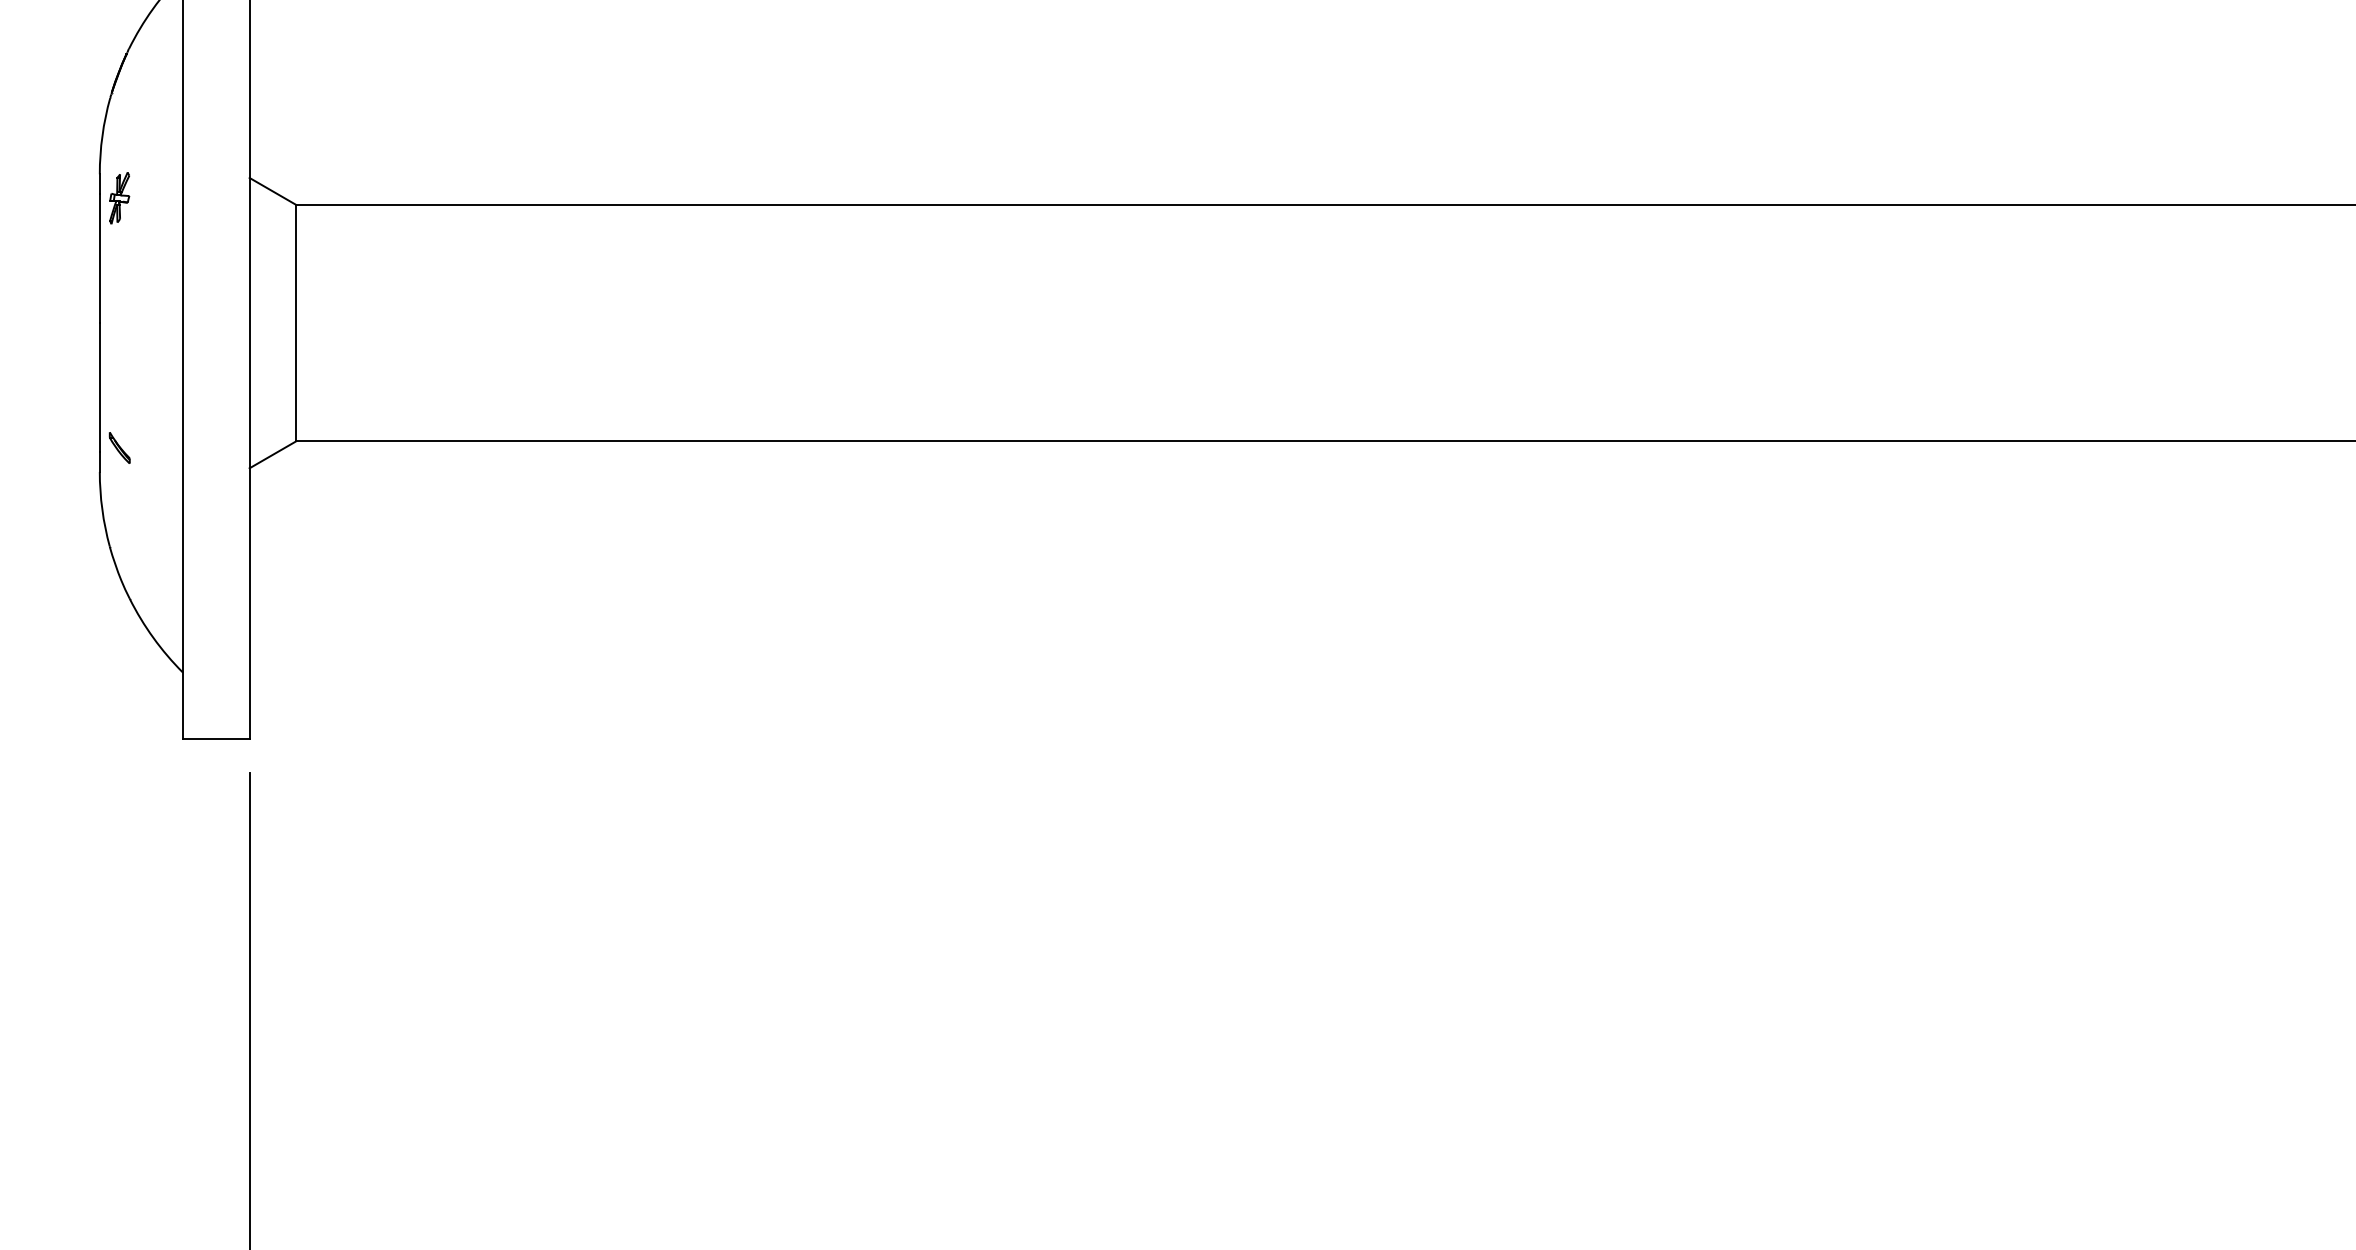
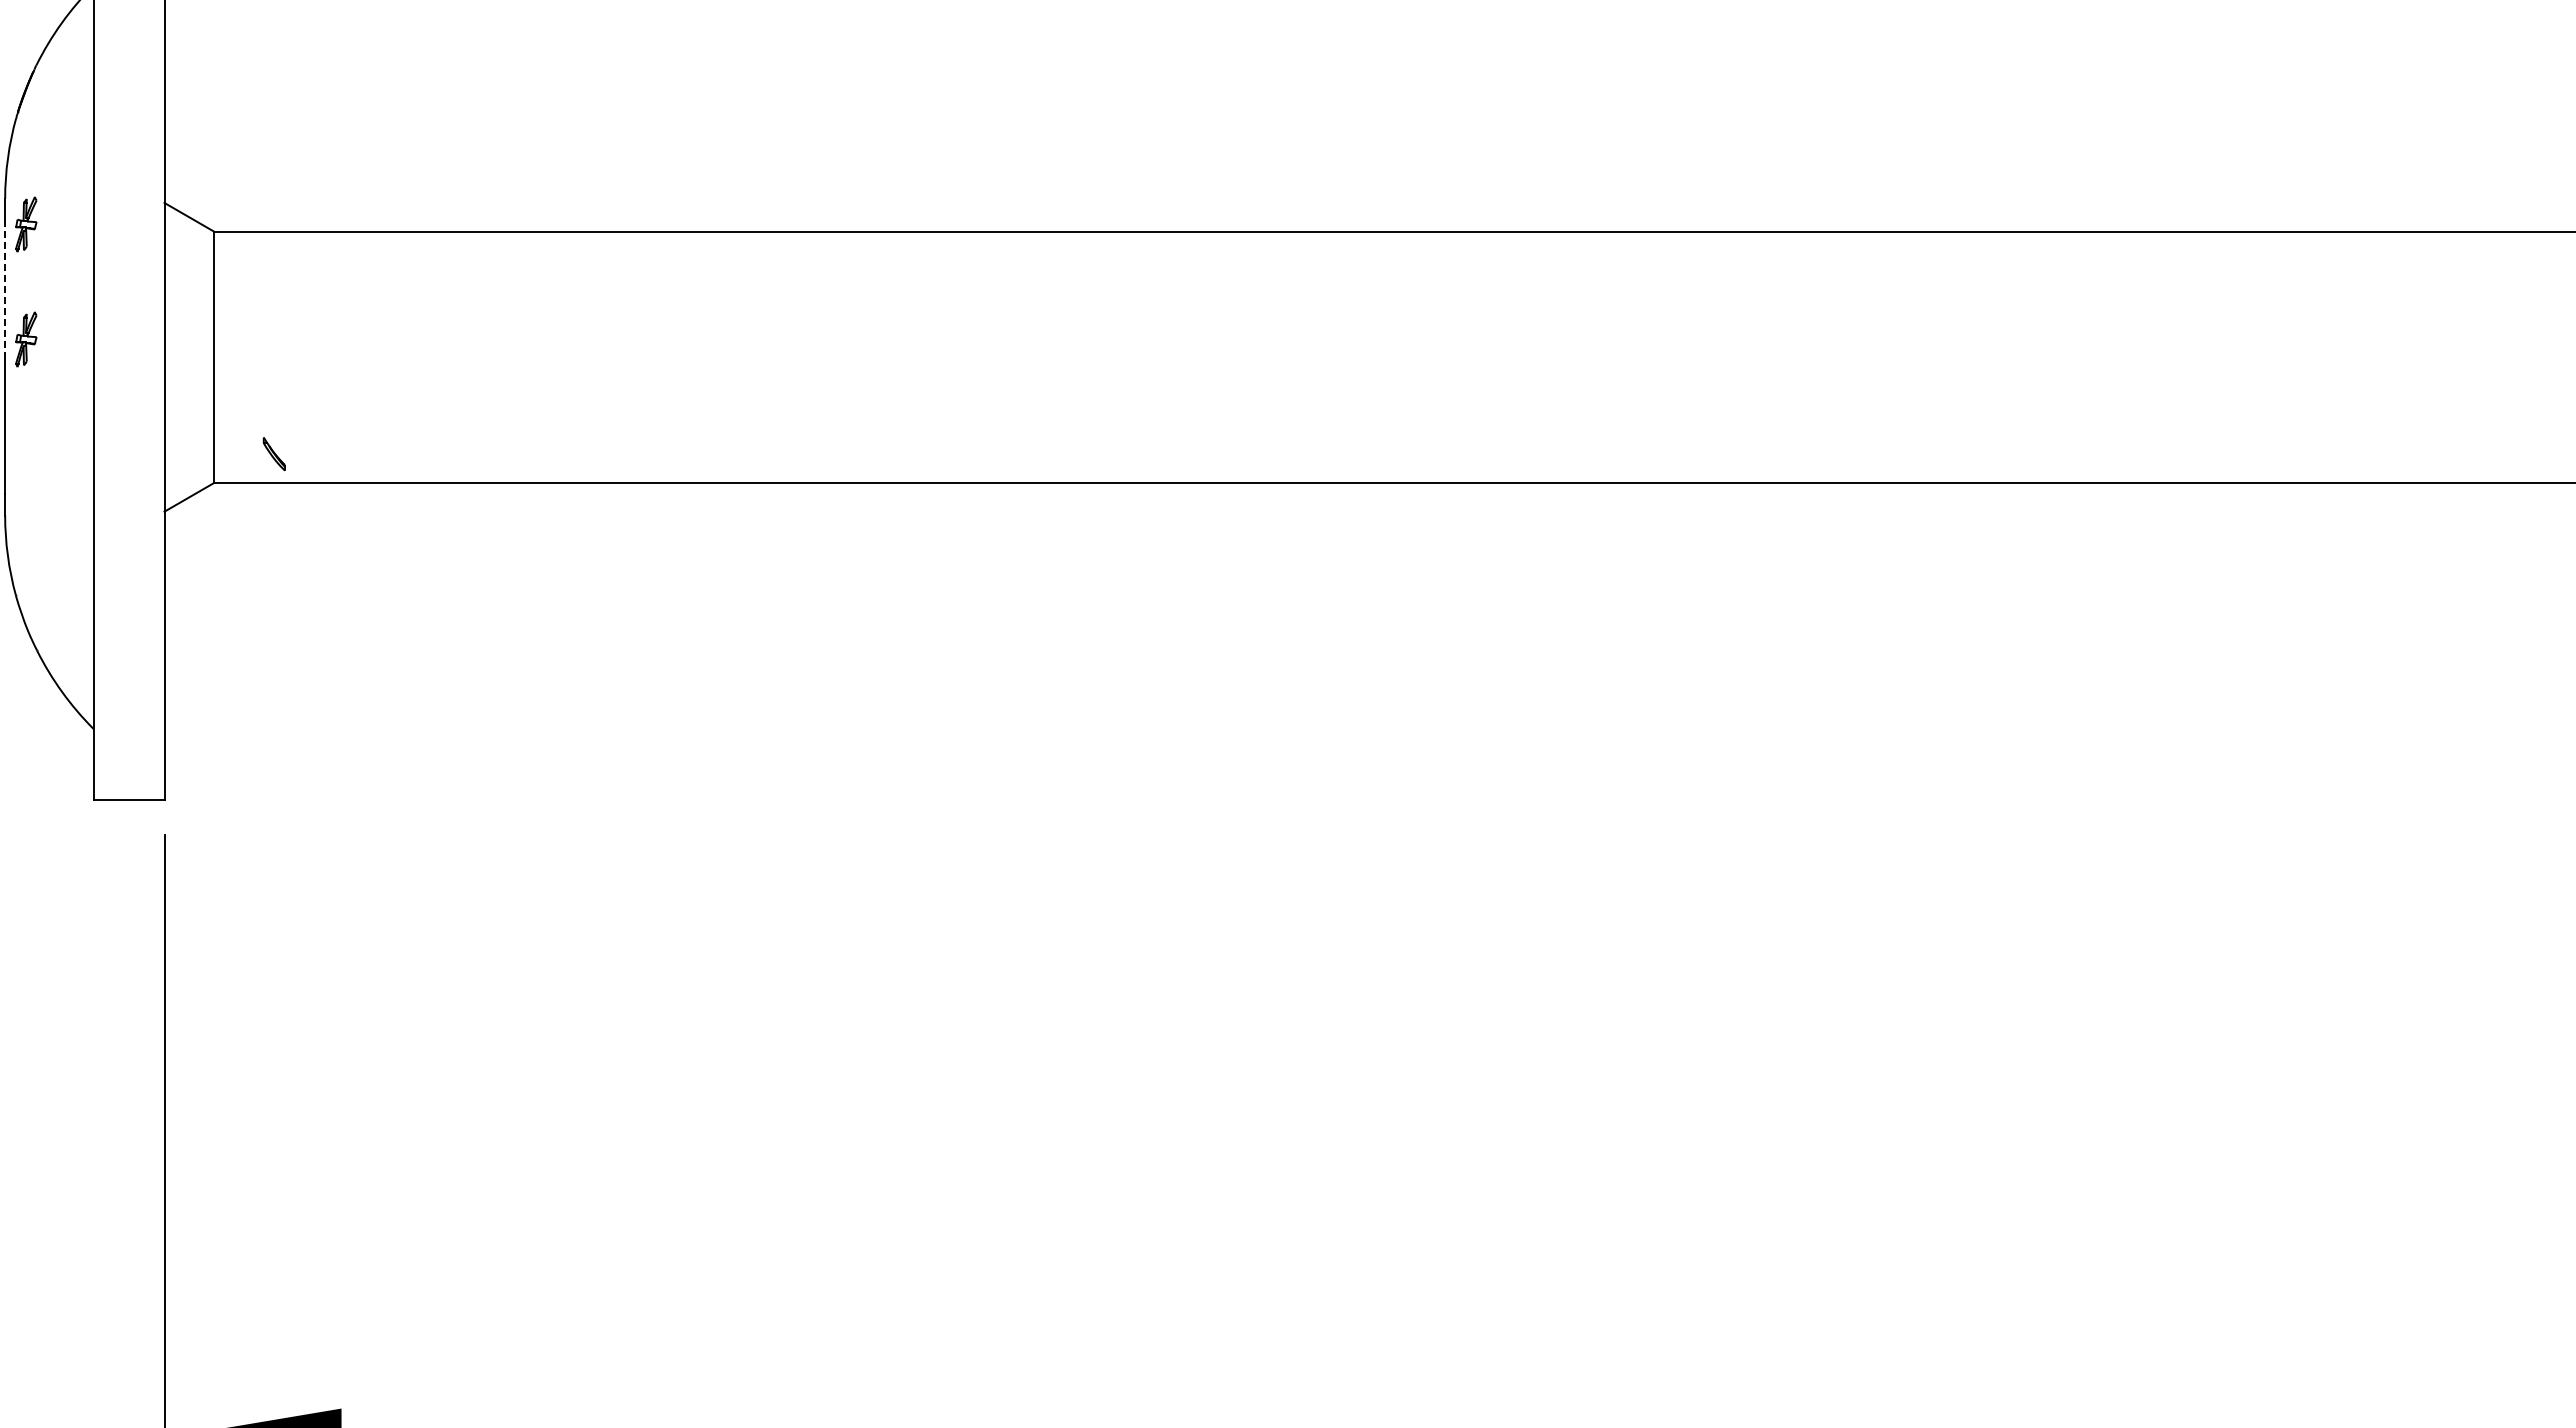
line: (100, 258) -> (5, 288), solid -> dashed
part: (119, 306) -> (26, 339), added
part: (118, 448) -> (273, 454), moved

